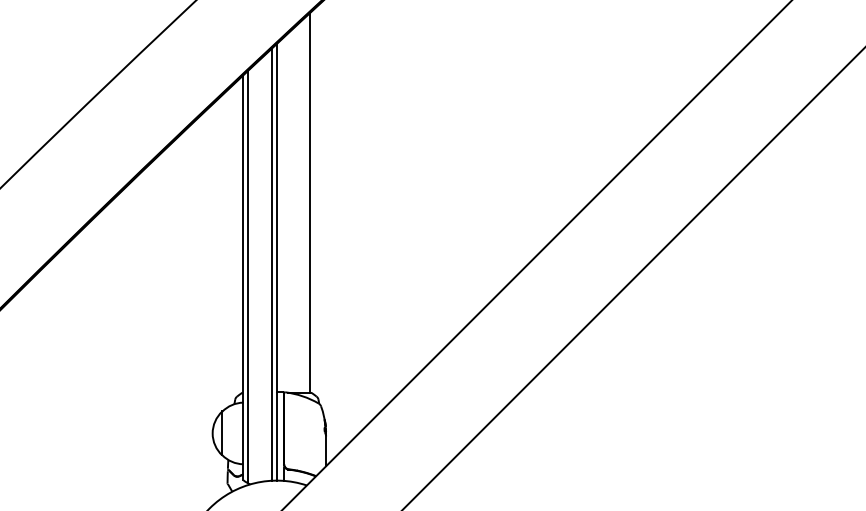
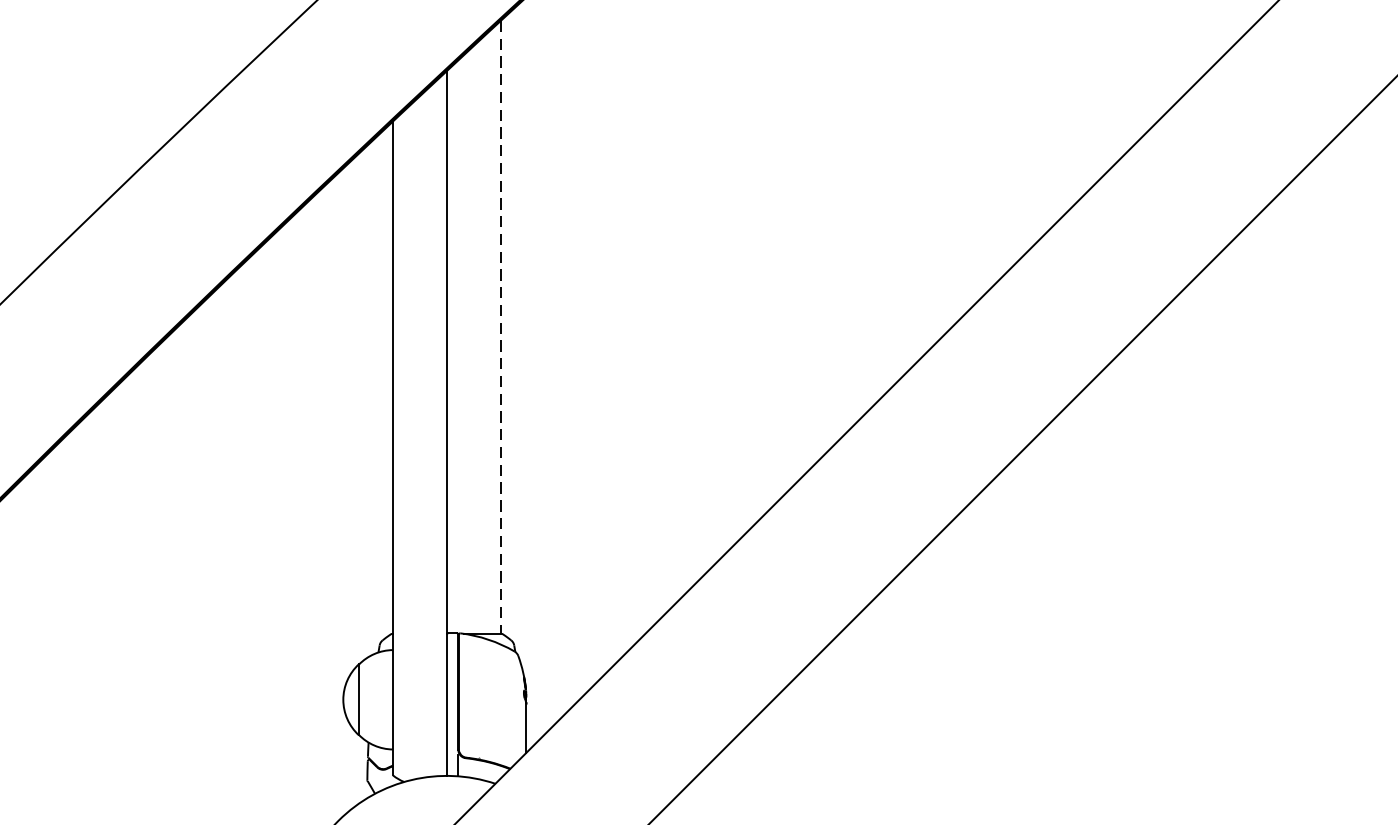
line: (310, 202) -> (501, 326), solid -> dashed
line: (272, 264) -> (439, 427), removed
line: (247, 277) -> (399, 448), removed

